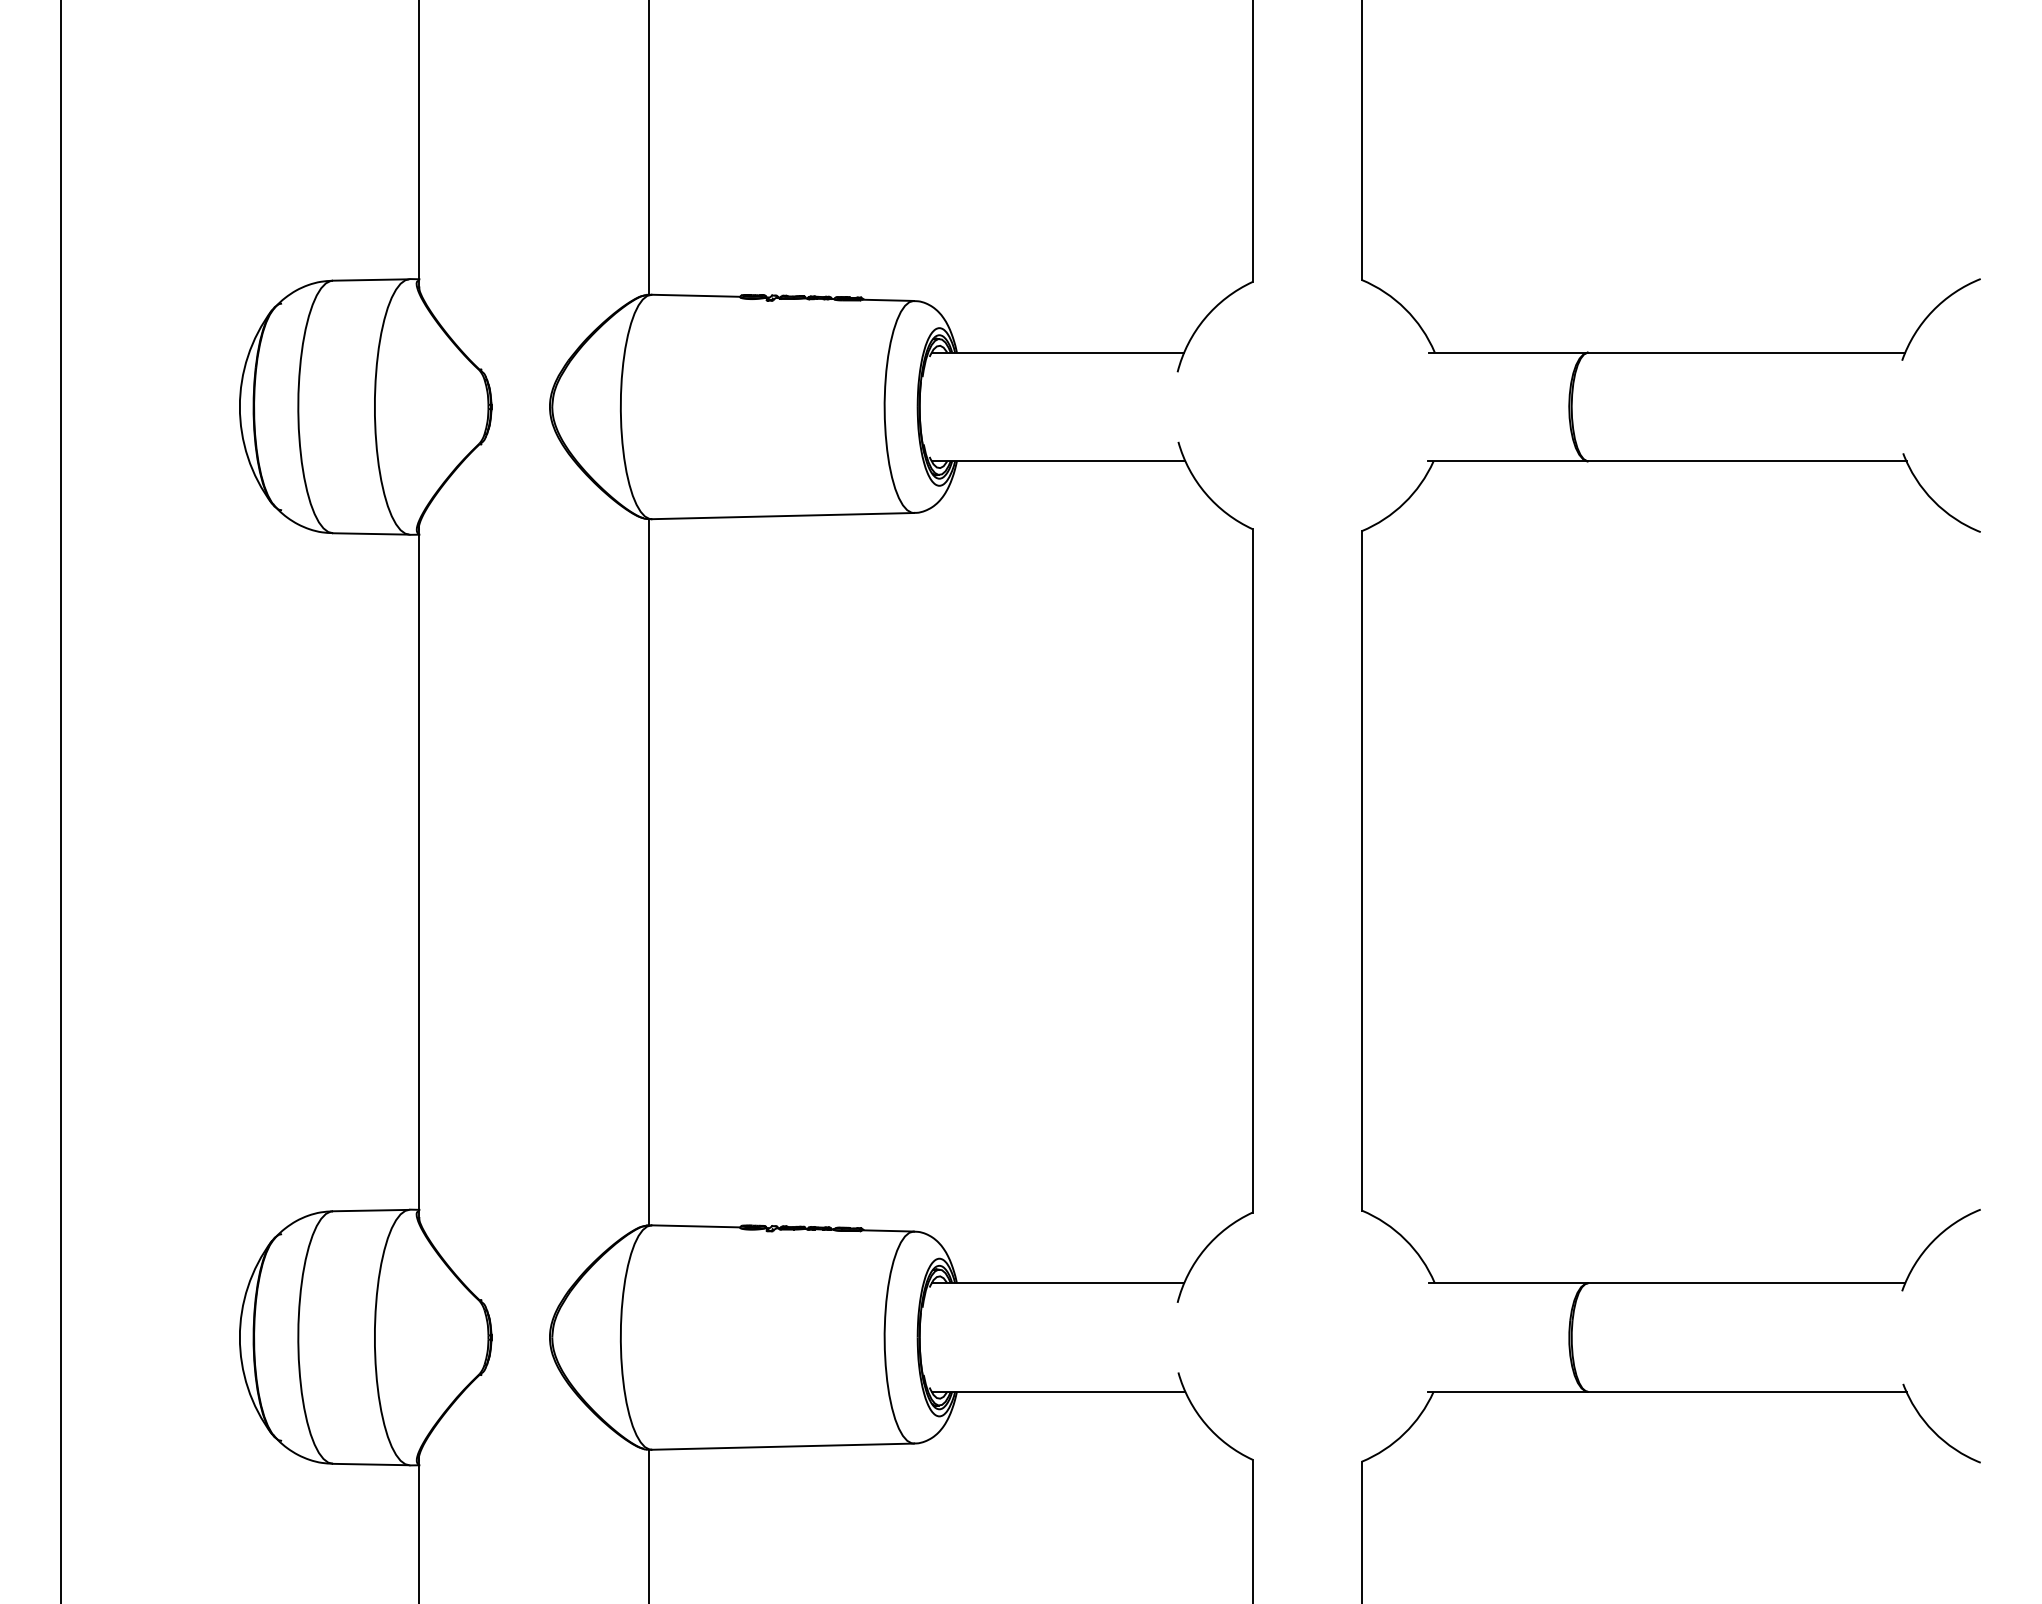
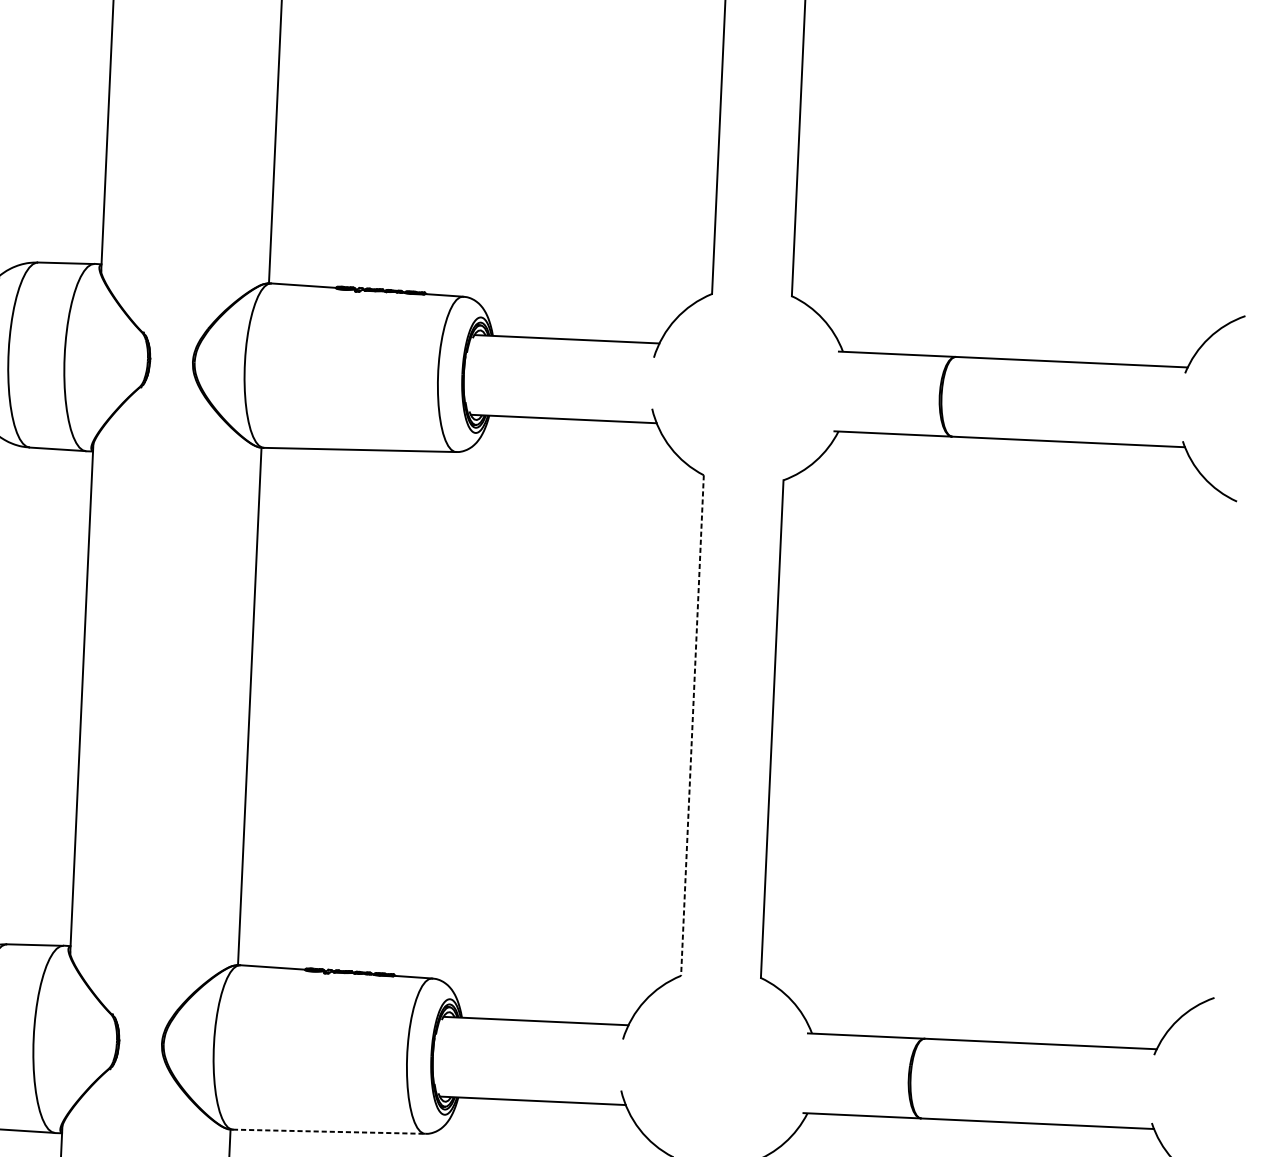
line: (1252, 870) -> (692, 725), solid -> dashed
line: (783, 1446) -> (329, 1131), solid -> dashed

